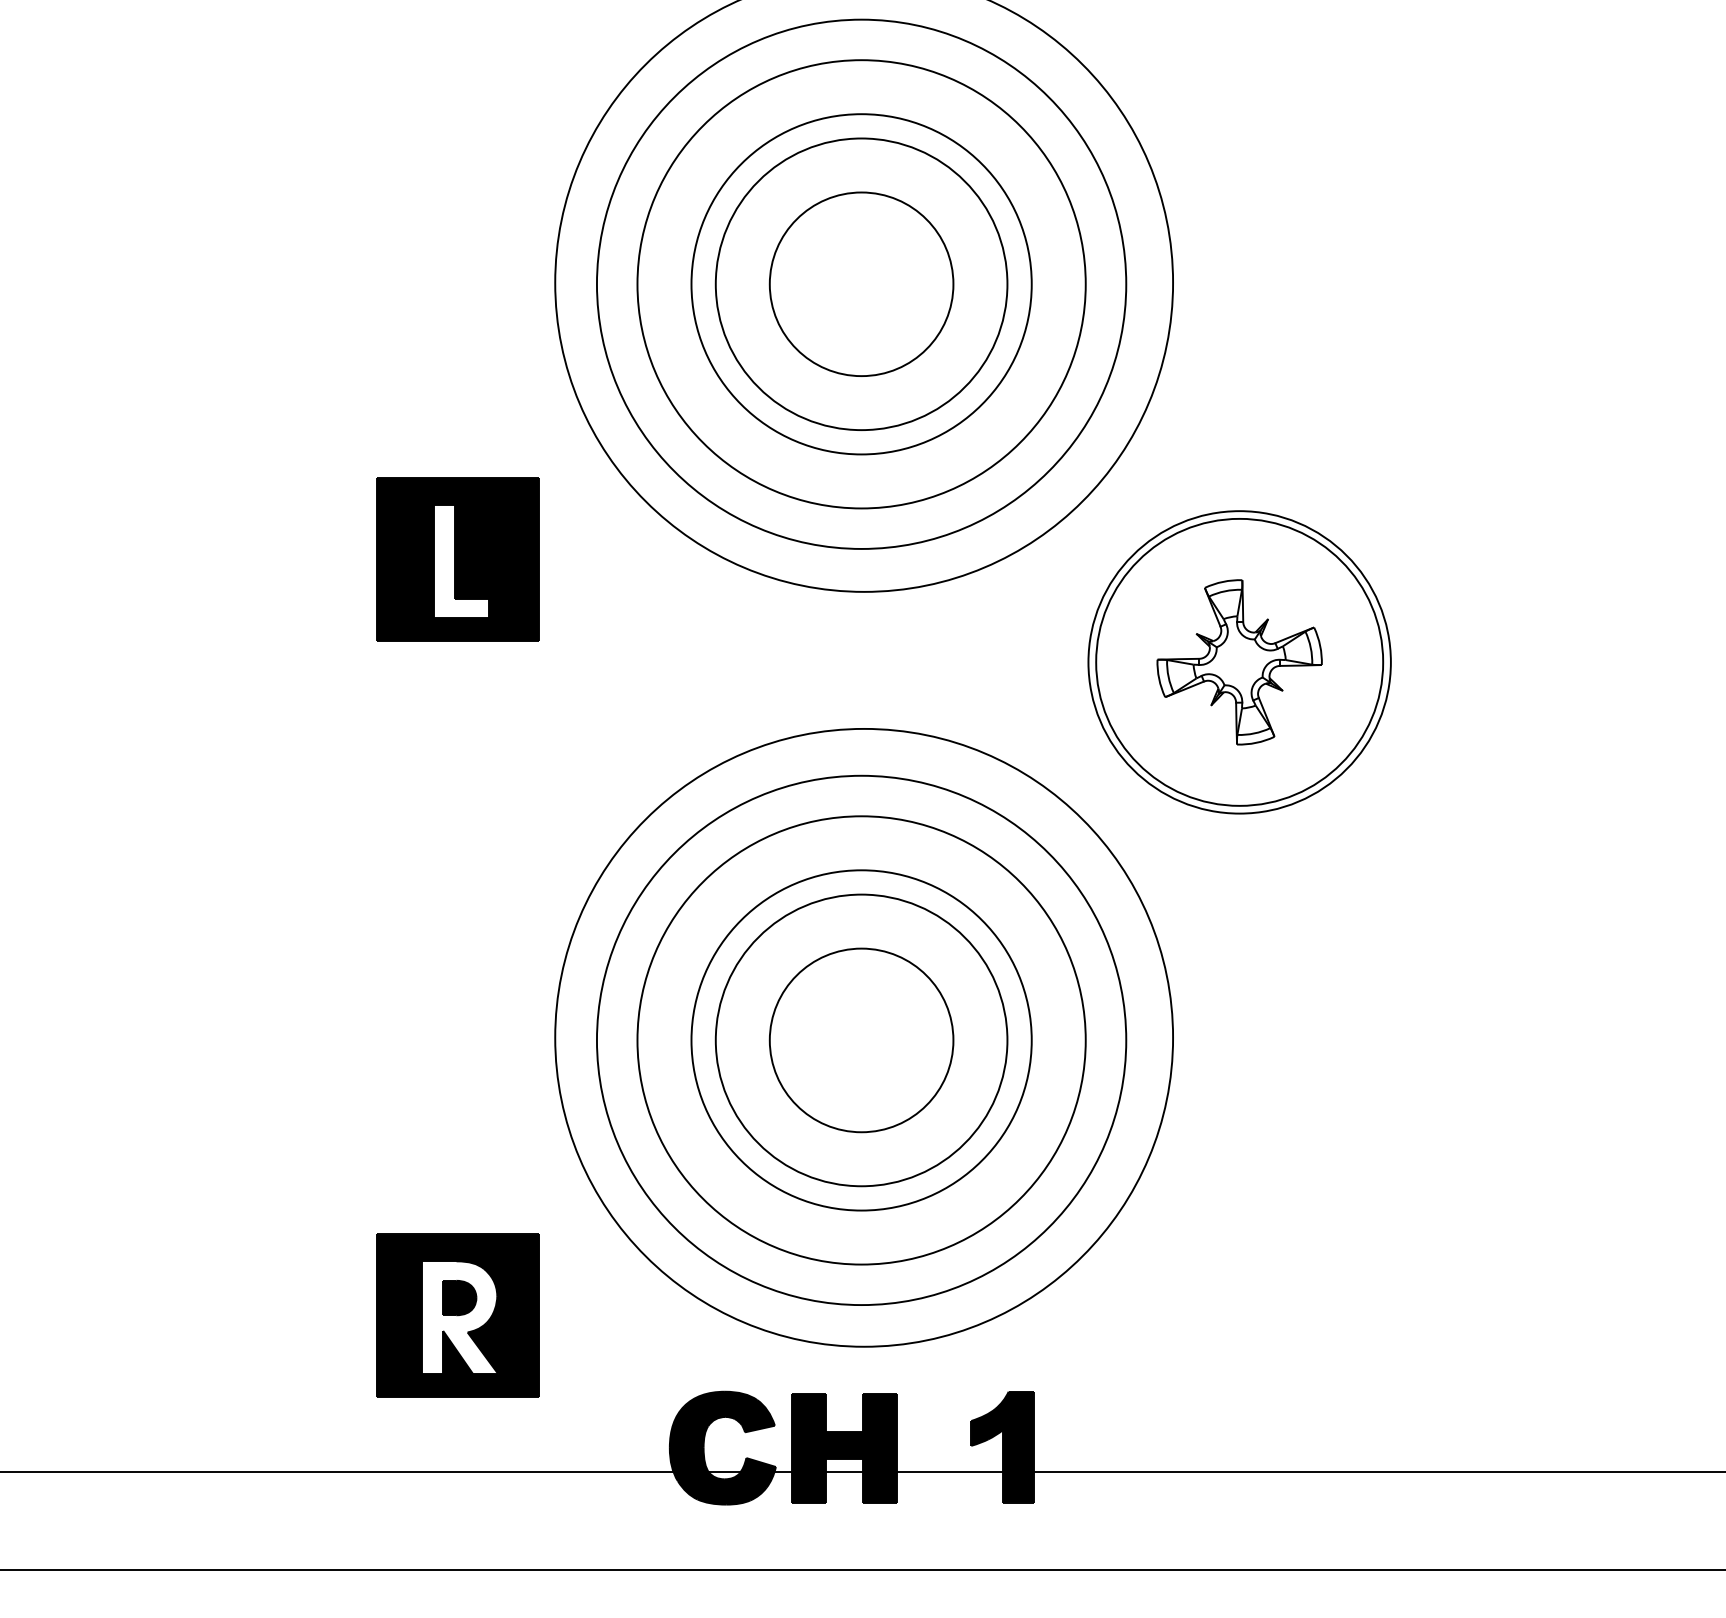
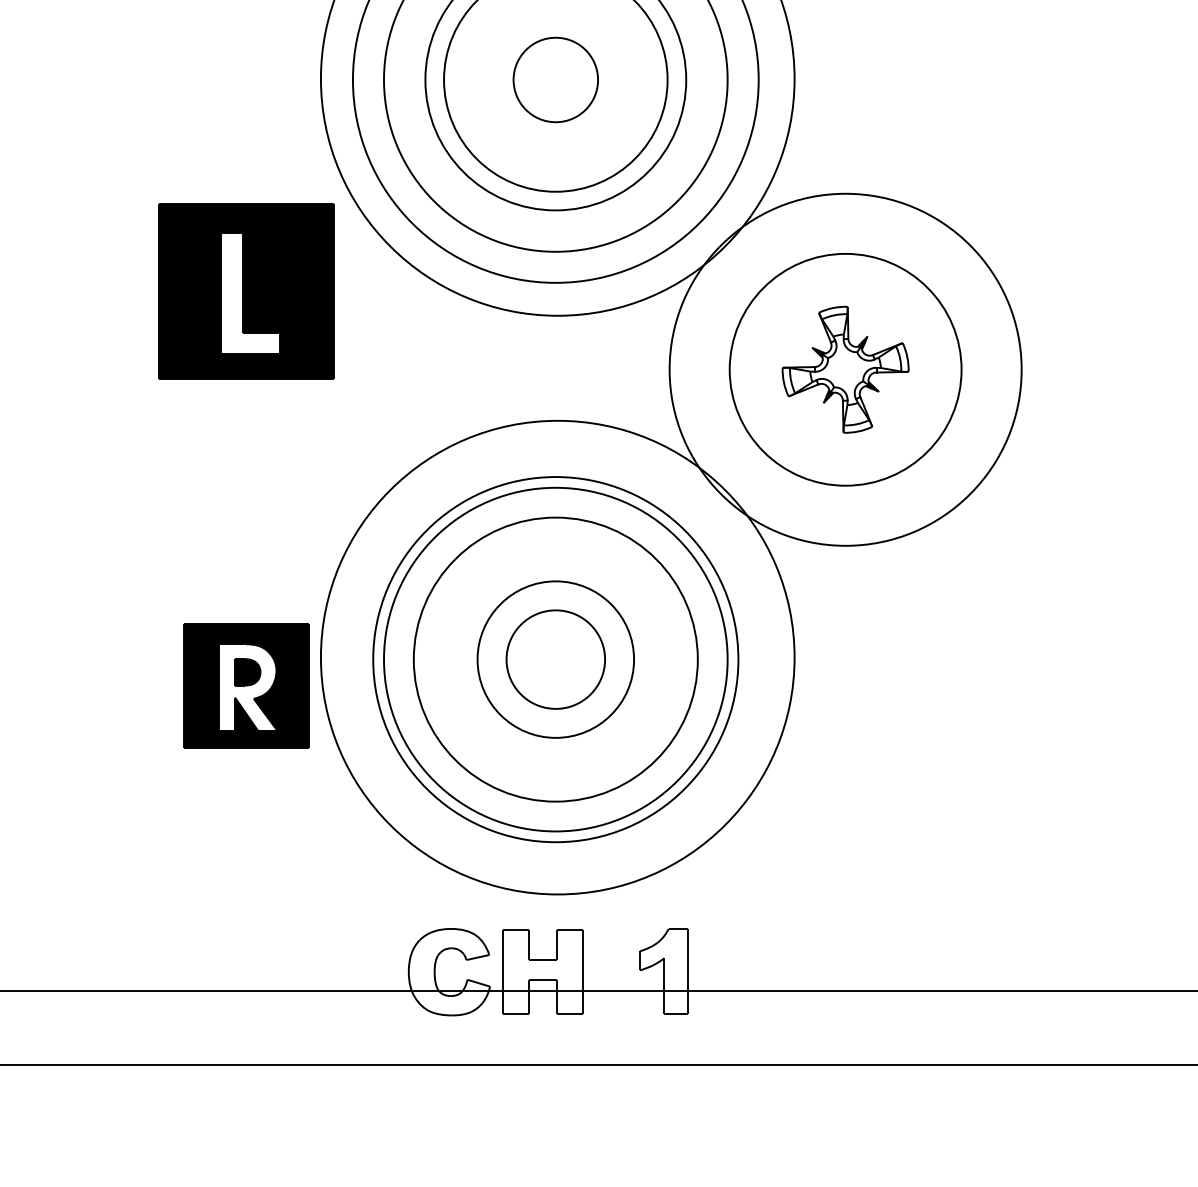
circle: (861, 284) -> (555, 80), size x0.6
part: (457, 559) -> (246, 290), size x1.4
circle: (1239, 661) -> (845, 369), size x1.6
circle: (861, 1040) -> (555, 659), size x0.7
circle: (861, 1040) -> (555, 659), size x0.7
circle: (861, 1040) -> (555, 659), size x0.7
circle: (861, 1040) -> (555, 659), size x1.4
part: (457, 1315) -> (246, 685), moved
fill: (1002, 1446) -> (663, 970), removed
fill: (722, 1447) -> (449, 971), removed
fill: (844, 1447) -> (542, 971), removed

